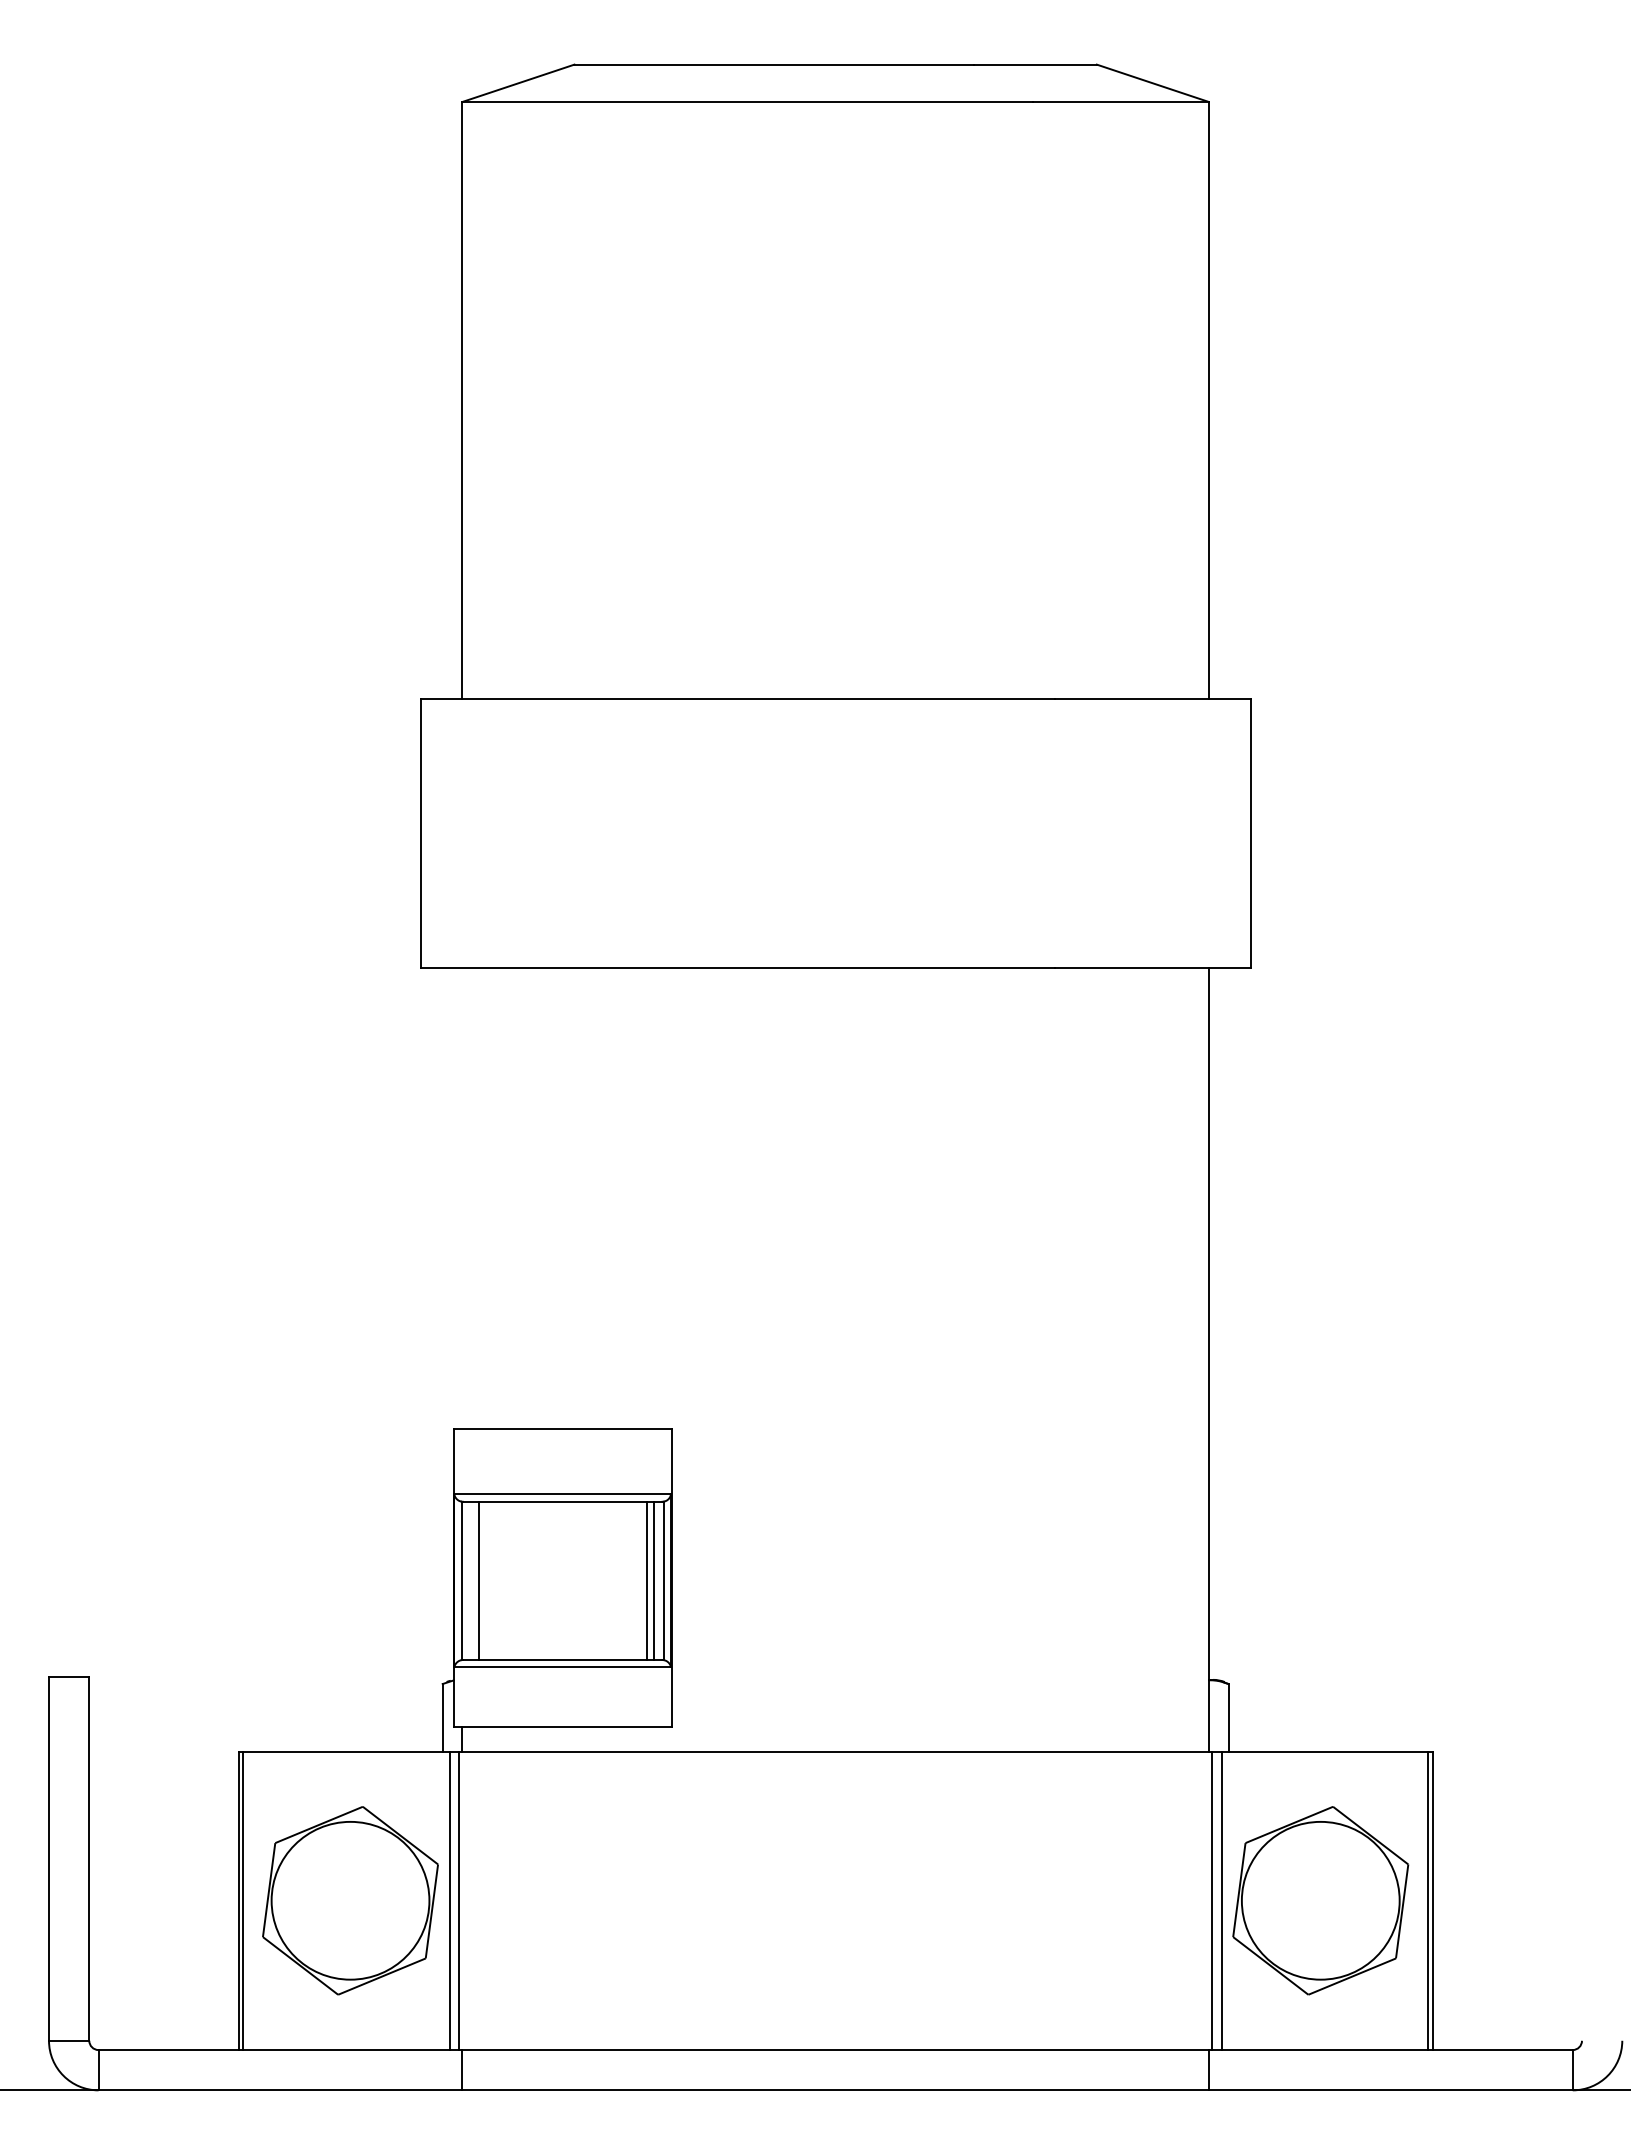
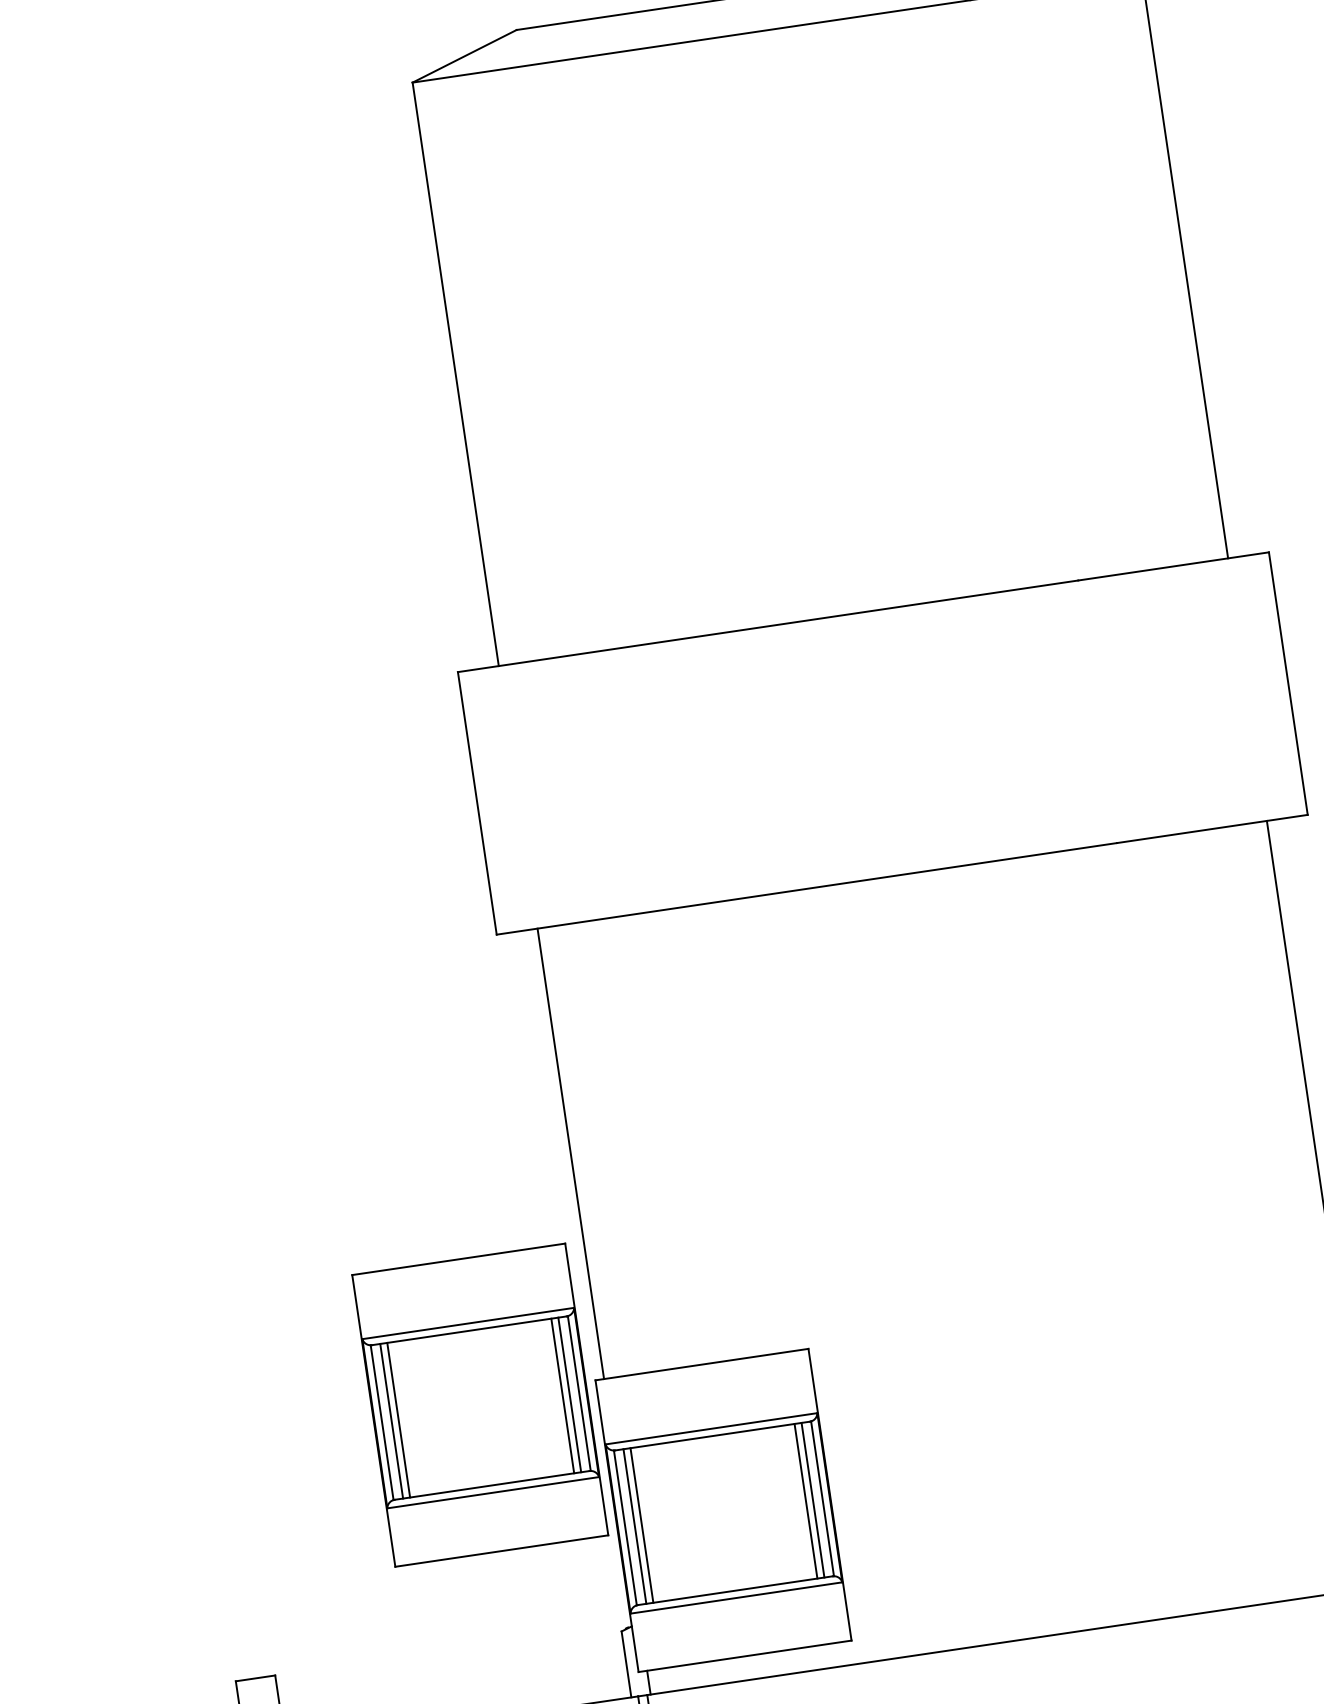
line: (462, 1197) -> (570, 1153), added
part: (334, 1436) -> (480, 1405), added
line: (471, 1580) -> (634, 1526), added

